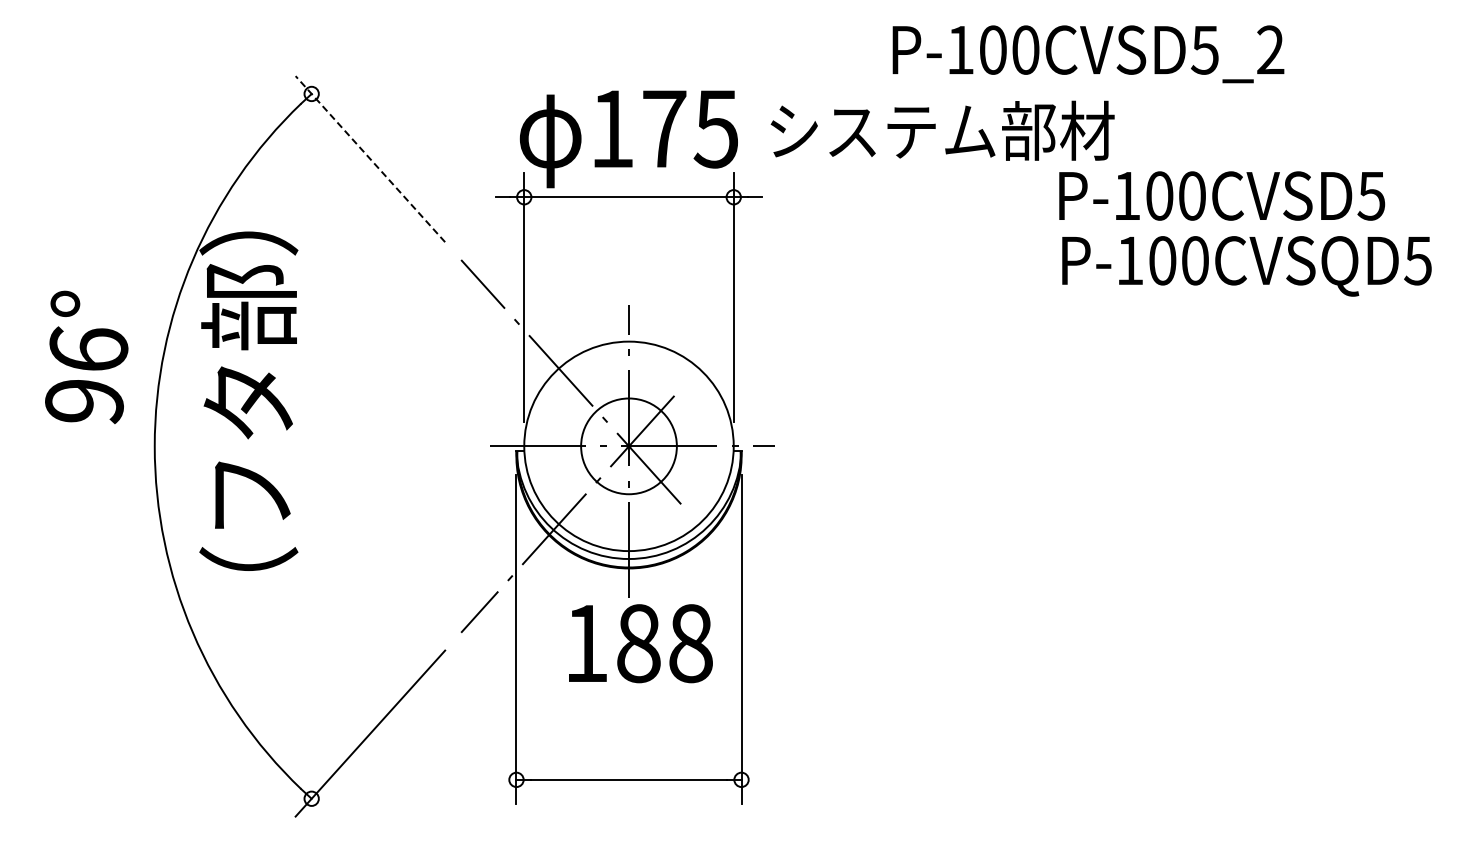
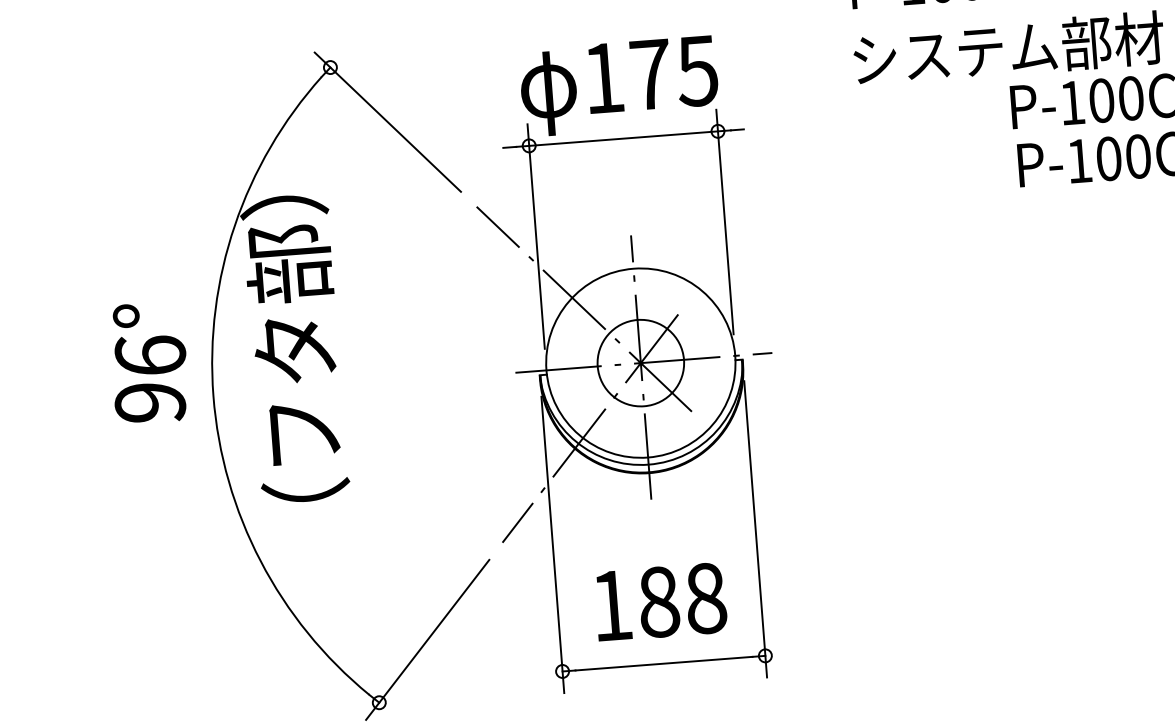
text: (942, 130) -> (1008, 48), moved
line: (370, 159) -> (387, 122), dashed -> solid
text: (86, 357) -> (149, 363), moved
text: (640, 643) -> (660, 601), moved

